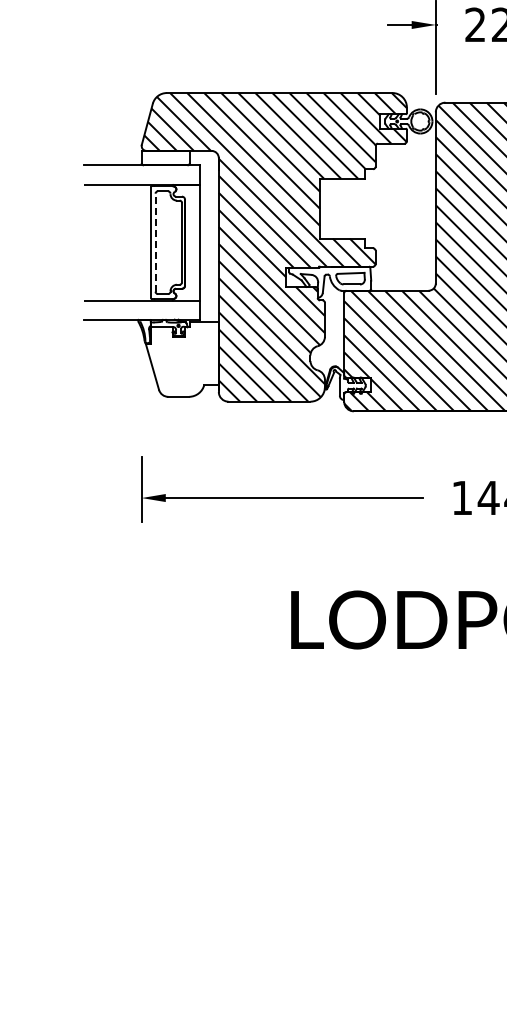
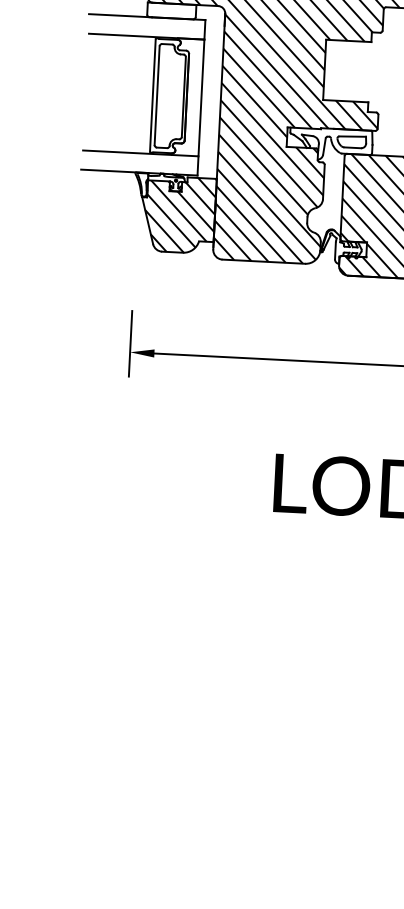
line: (155, 242) -> (157, 95), dashed -> solid
hatch: (183, 359) -> (179, 214), added

